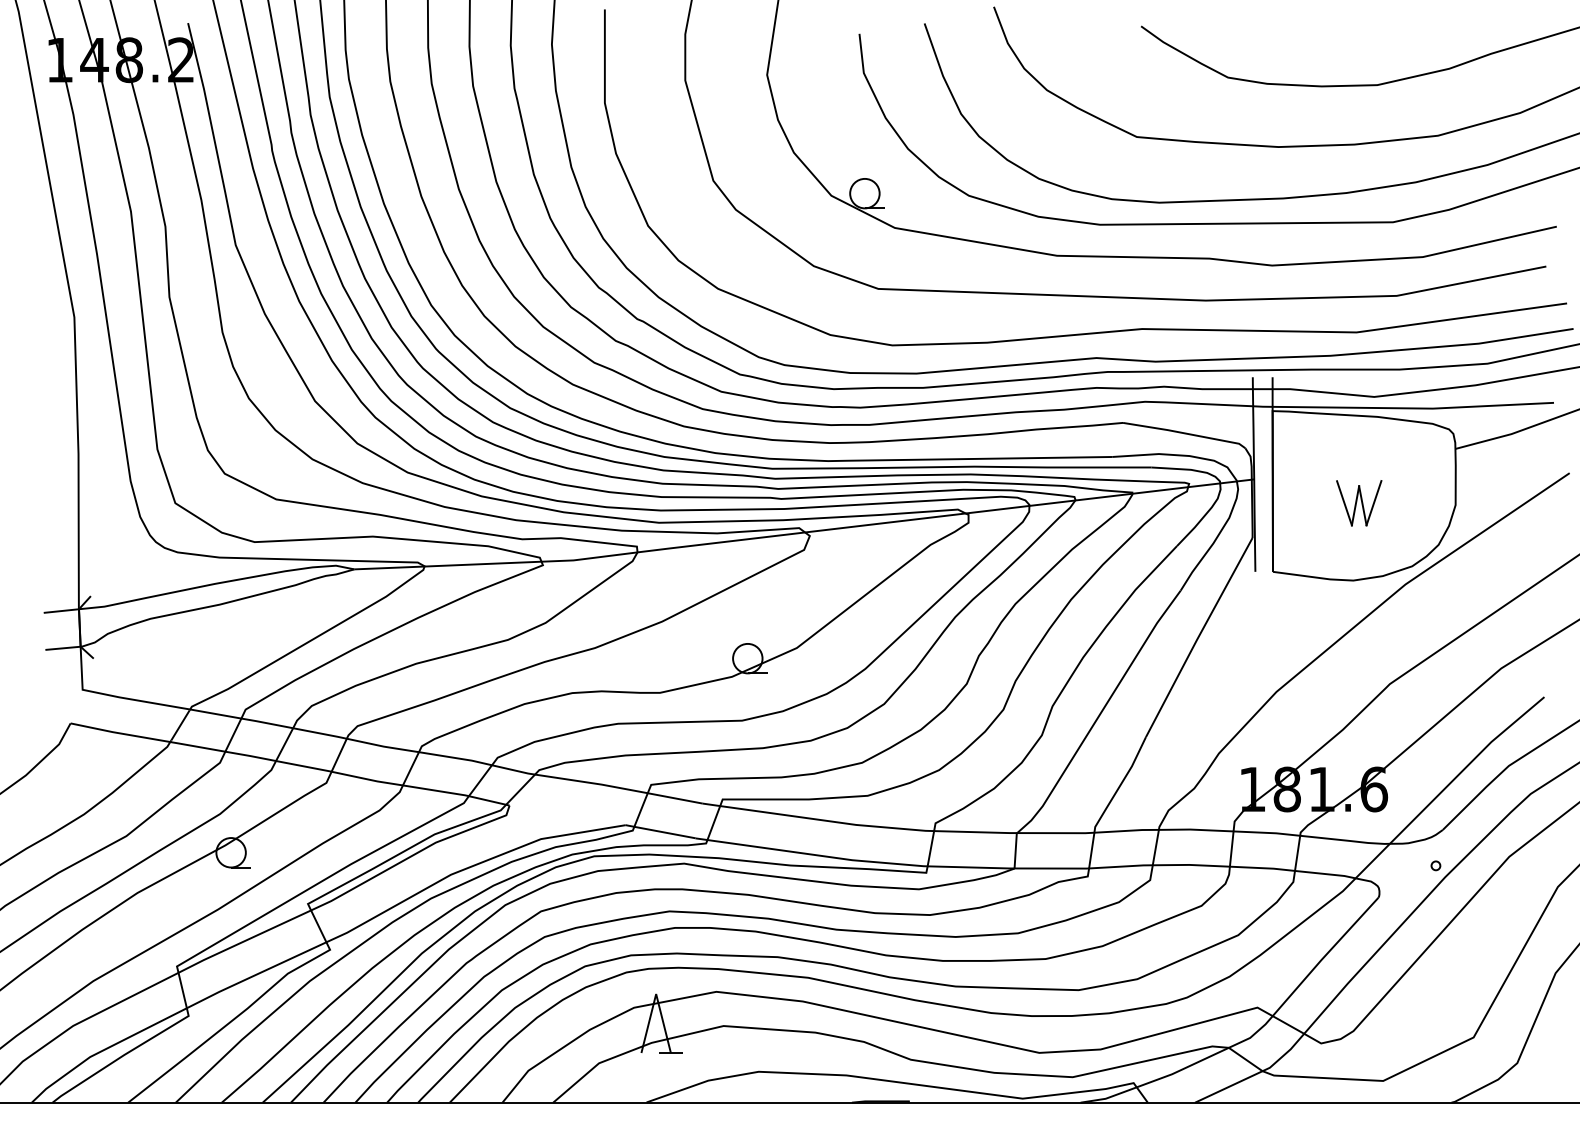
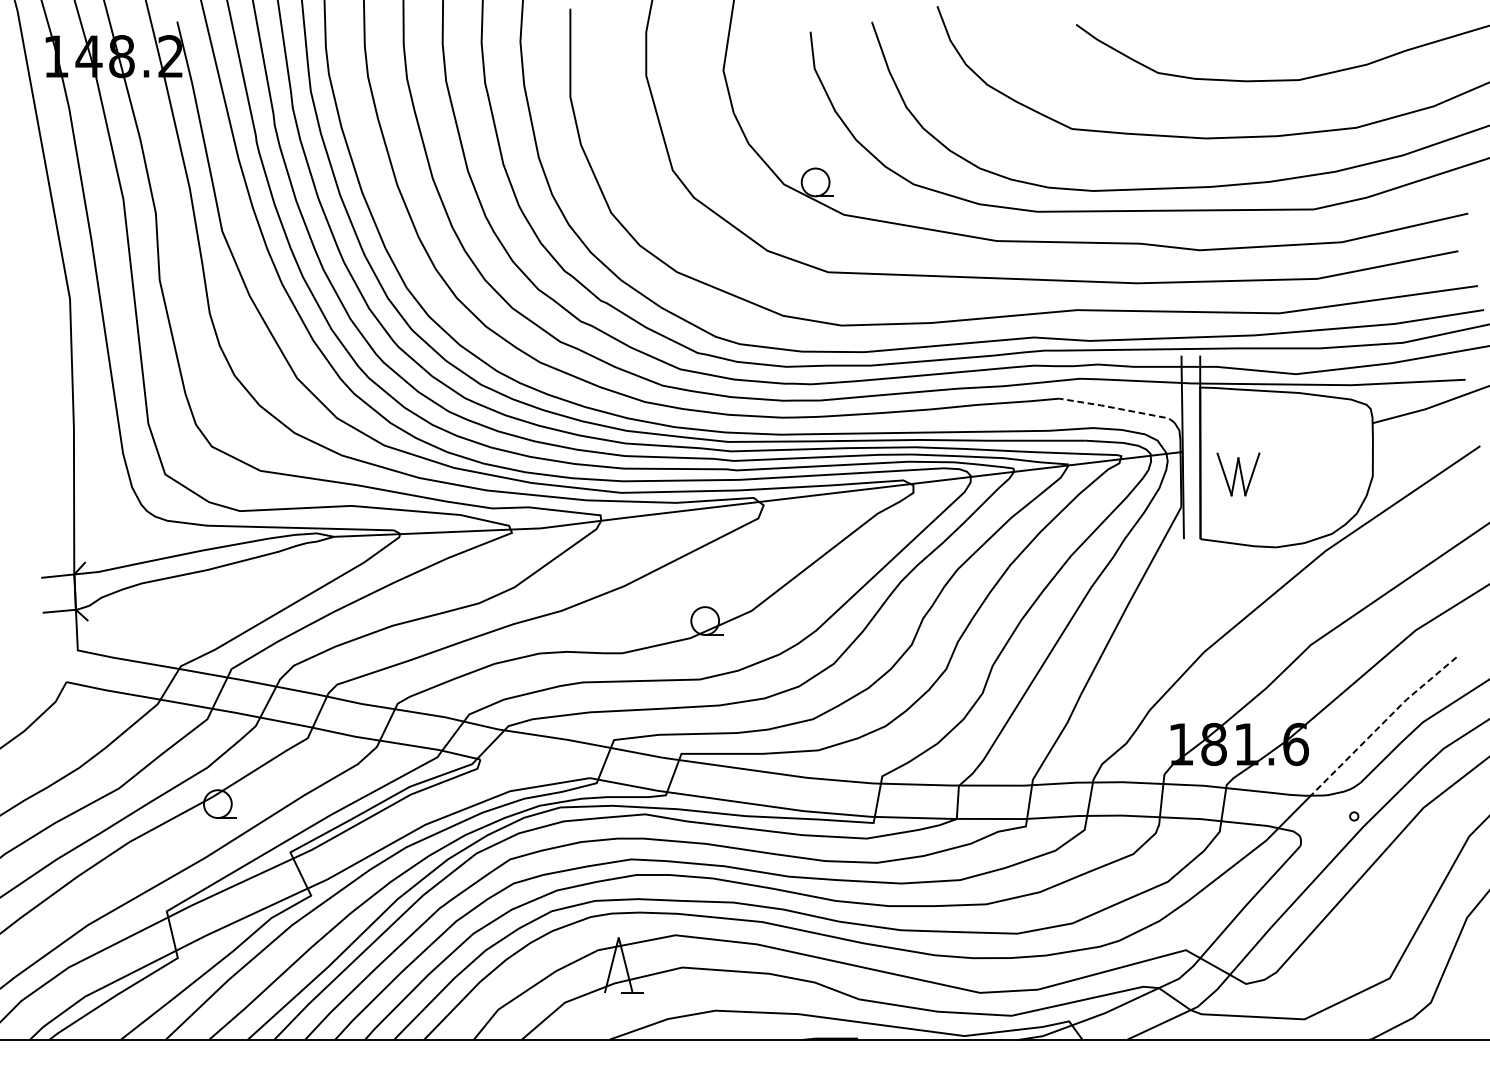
line: (1184, 433) -> (1117, 408), solid -> dashed
part: (1359, 503) -> (1238, 474), moved
line: (1465, 768) -> (1382, 724), solid -> dashed

